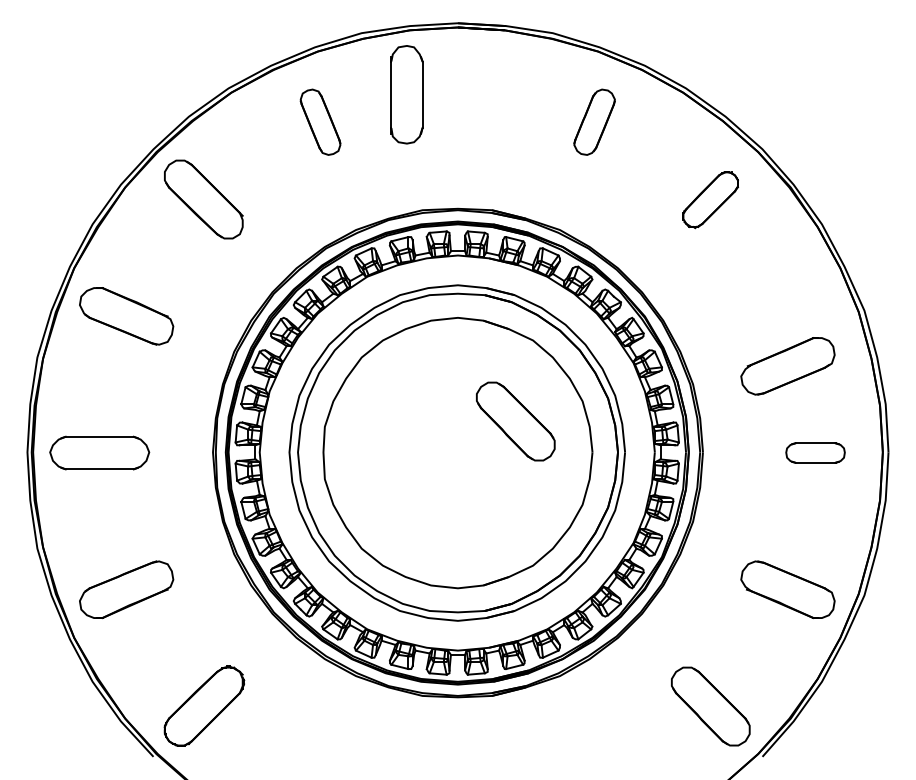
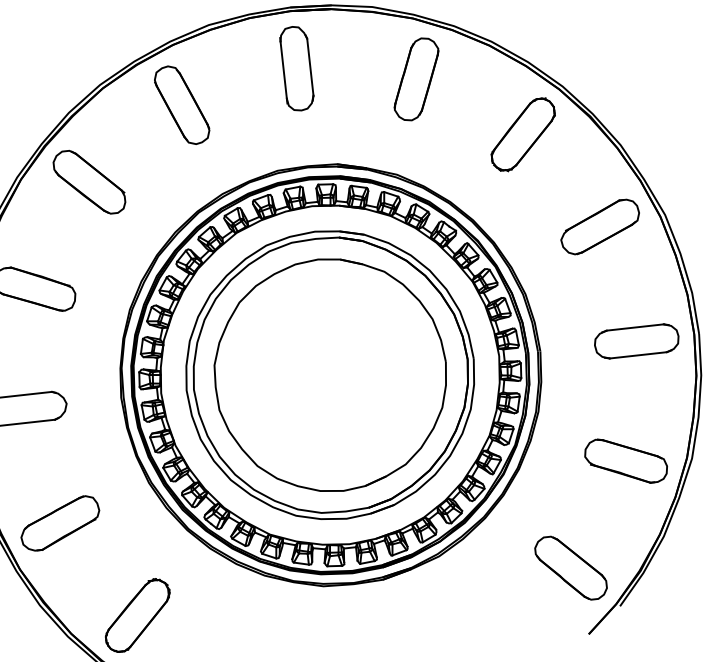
part: (406, 94) -> (296, 68), moved
part: (320, 121) -> (181, 104), size x1.43
part: (594, 121) -> (416, 78), size x1.43
part: (710, 199) -> (522, 134), size x1.43
part: (787, 366) -> (599, 227), moved
part: (515, 421) -> (377, 342), removed
part: (815, 452) -> (636, 340), size x1.67

